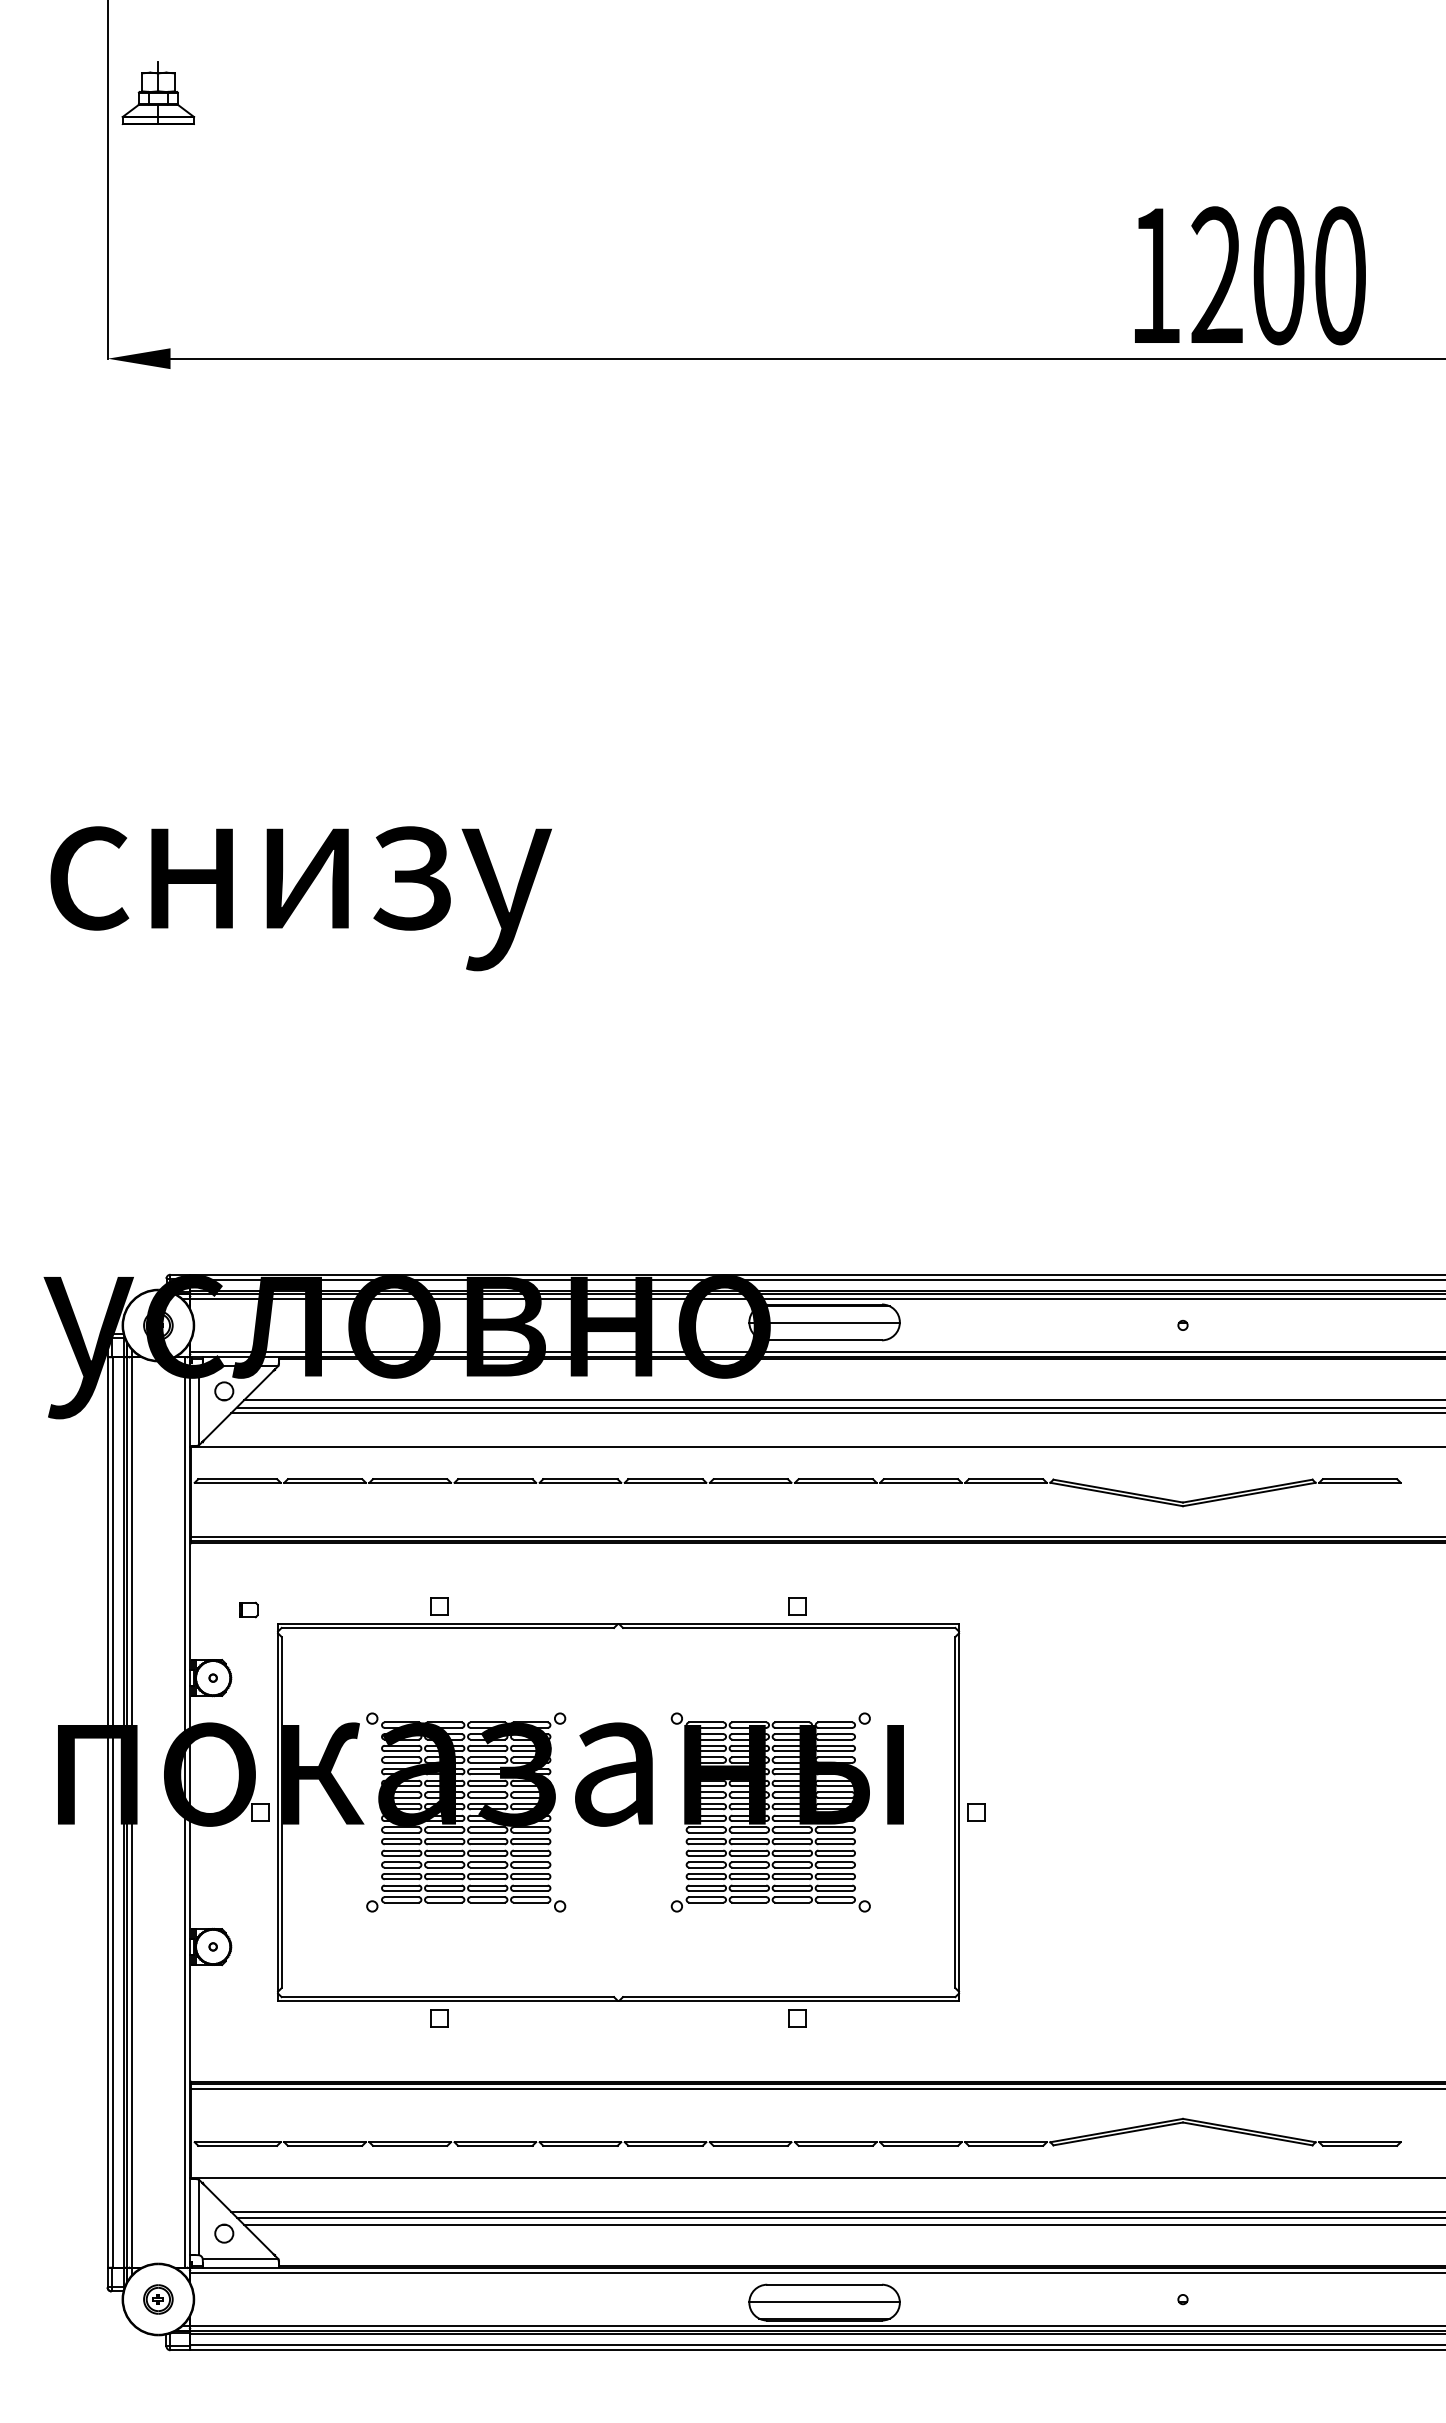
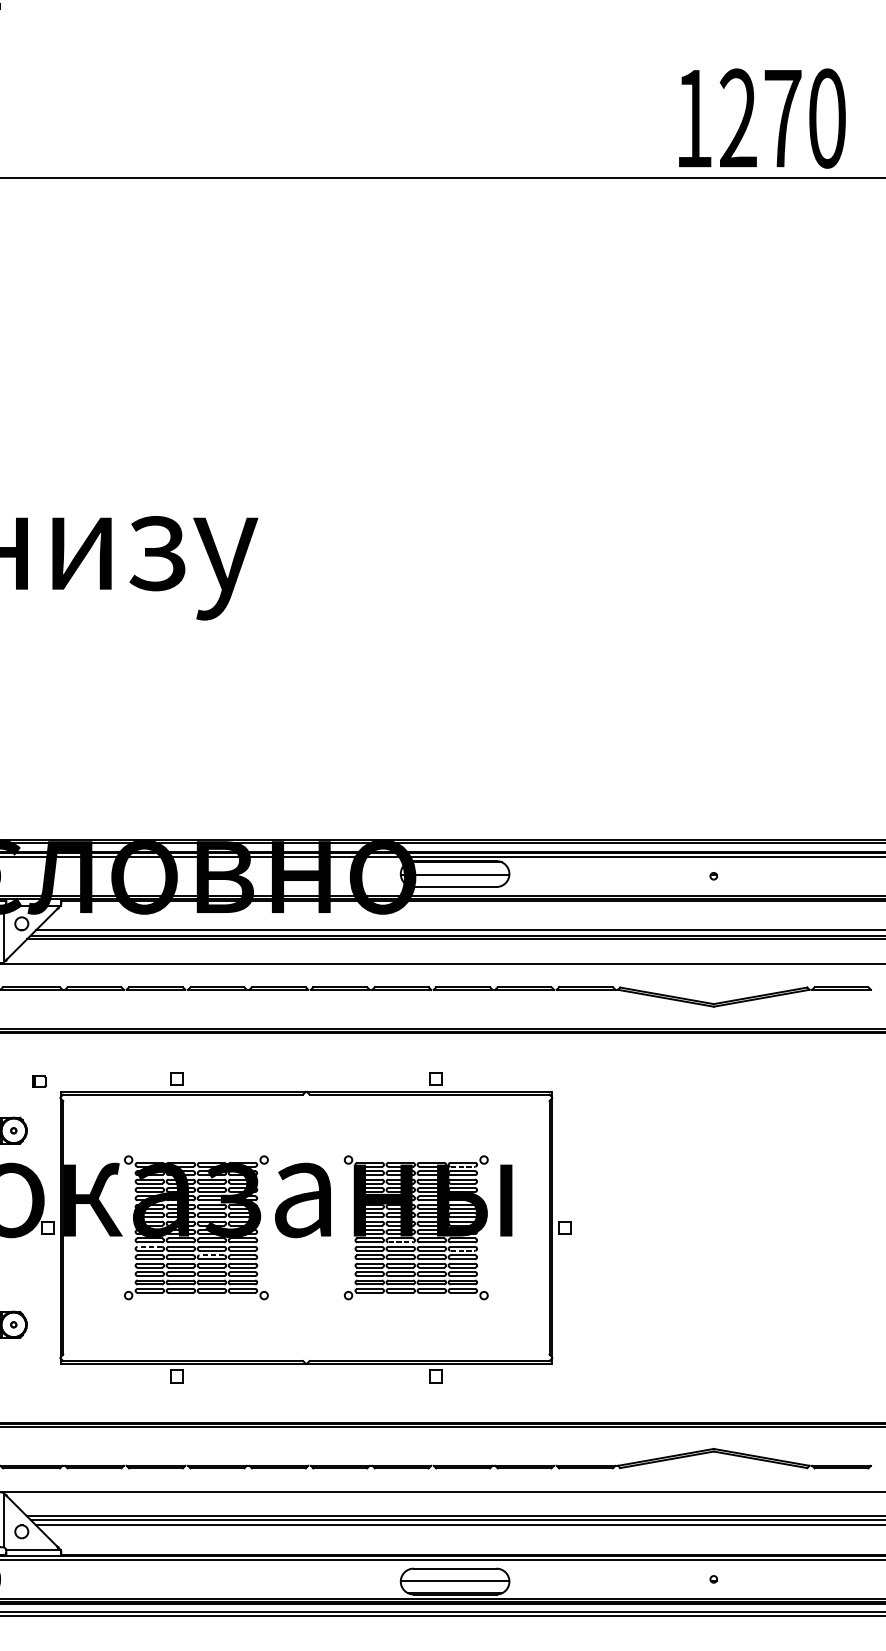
text: (1278, 275) -> (782, 118), 1200 -> 1270
line: (835, 1727) -> (462, 1166), solid -> dashed
line: (749, 1832) -> (400, 1242), solid -> dashed
line: (401, 1838) -> (149, 1246), solid -> dashed
line: (835, 1844) -> (462, 1250), solid -> dashed
line: (487, 1850) -> (211, 1255), solid -> dashed

